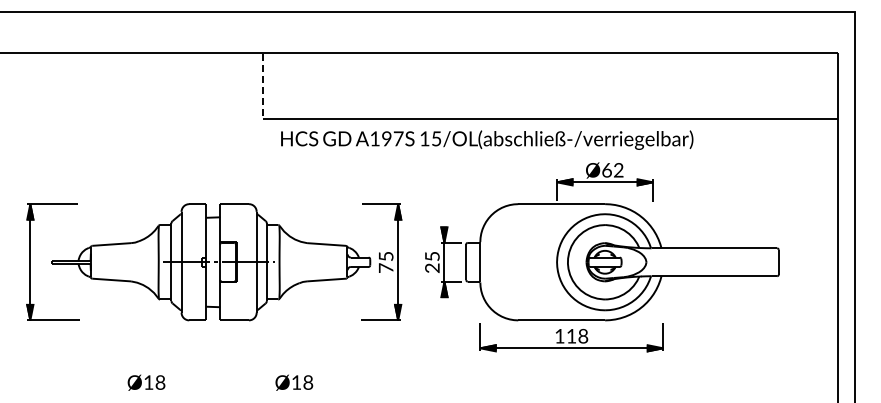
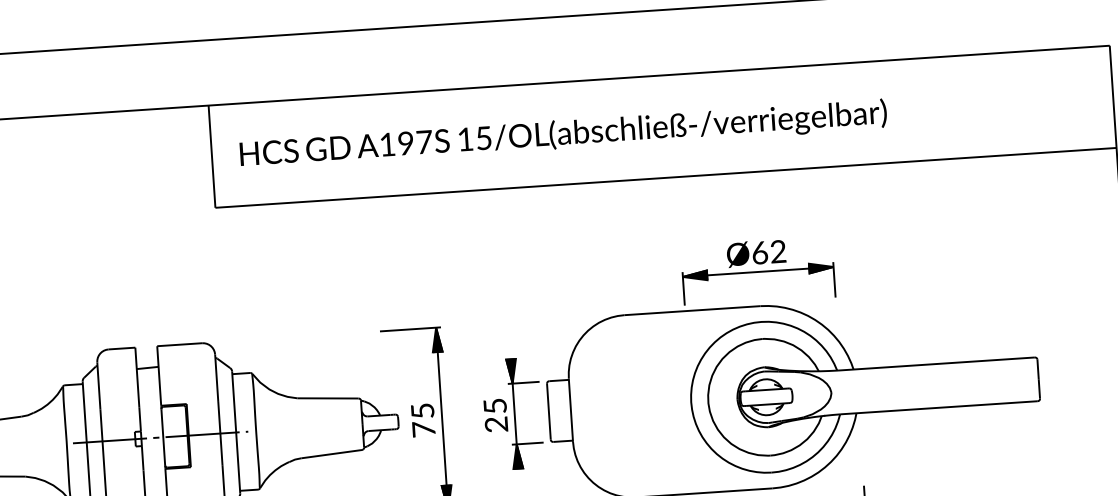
line: (263, 86) -> (212, 157), dashed -> solid
text: (487, 139) -> (563, 133), moved

